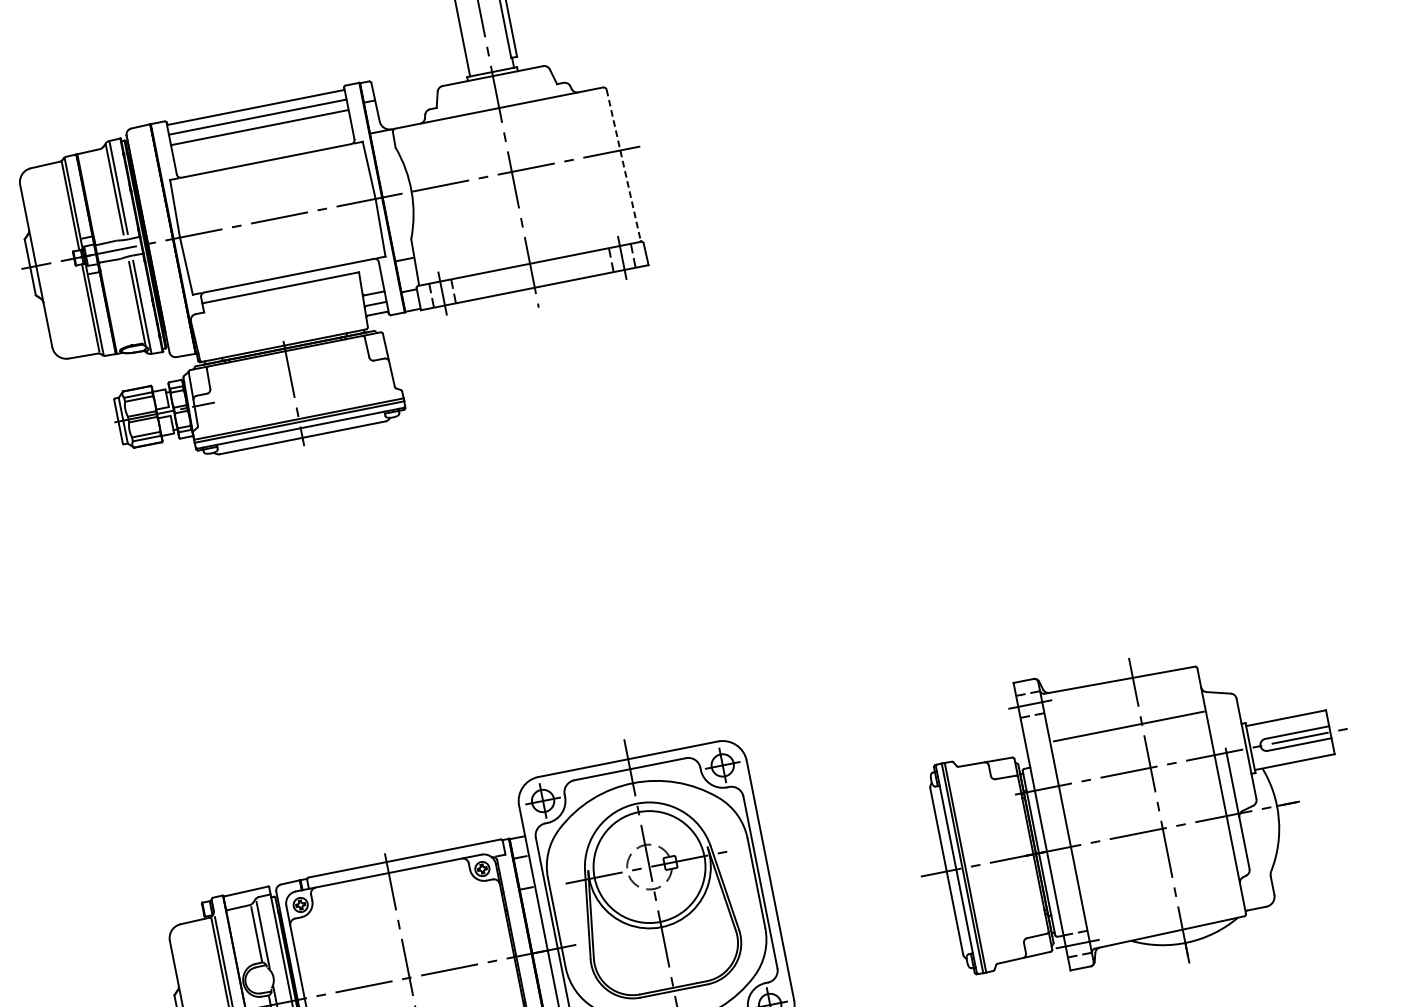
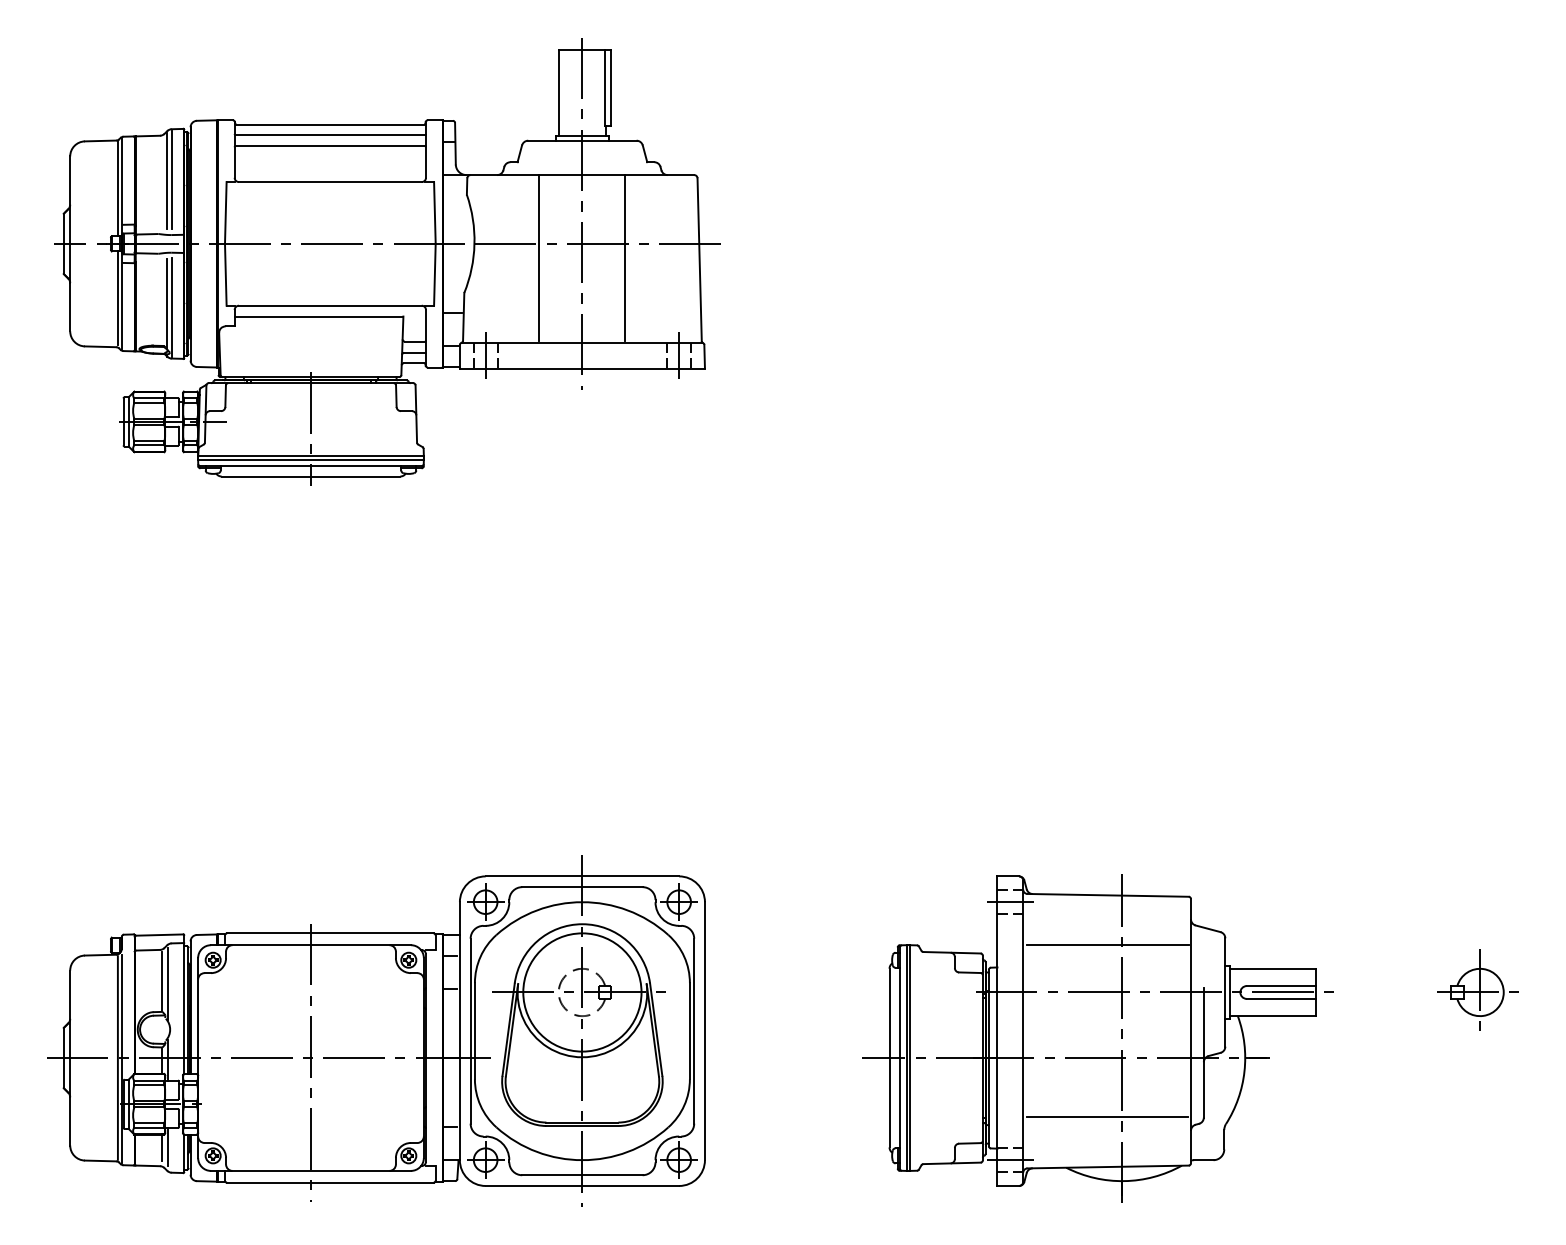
line: (623, 165) -> (699, 260), dashed -> solid
line: (554, 177) -> (625, 258), added
line: (474, 193) -> (539, 258), added
line: (1160, 886) -> (1107, 1117), added

